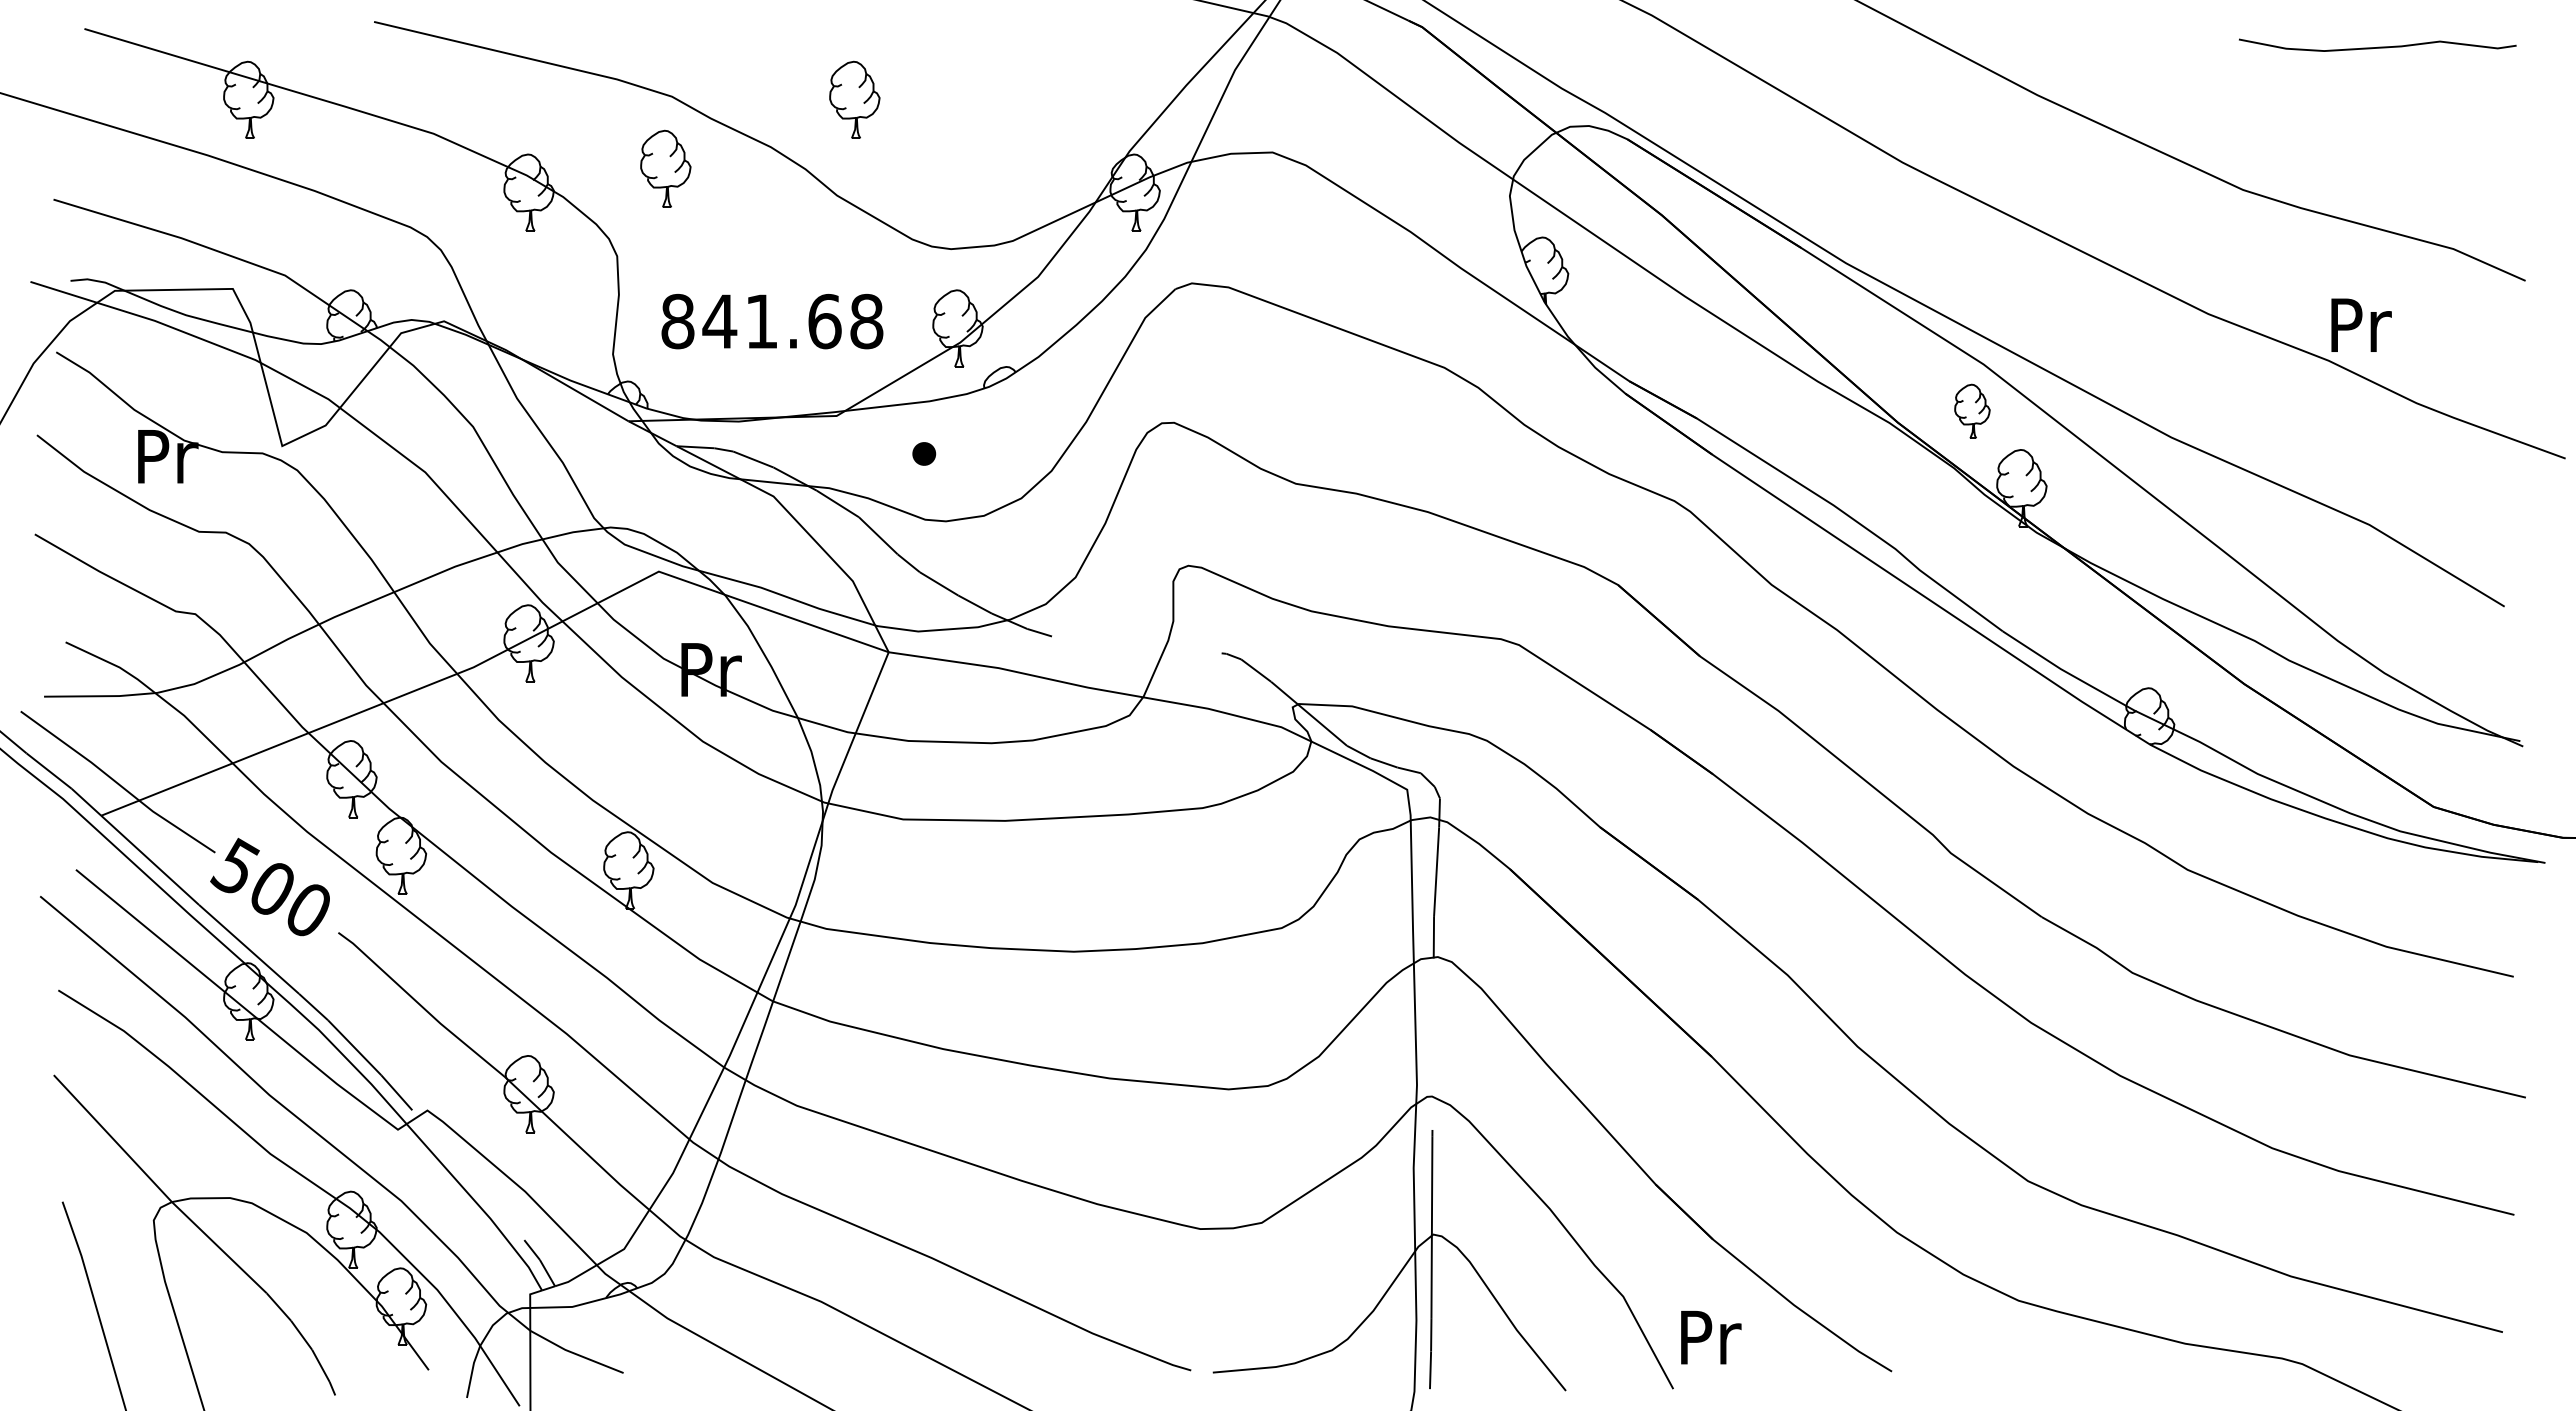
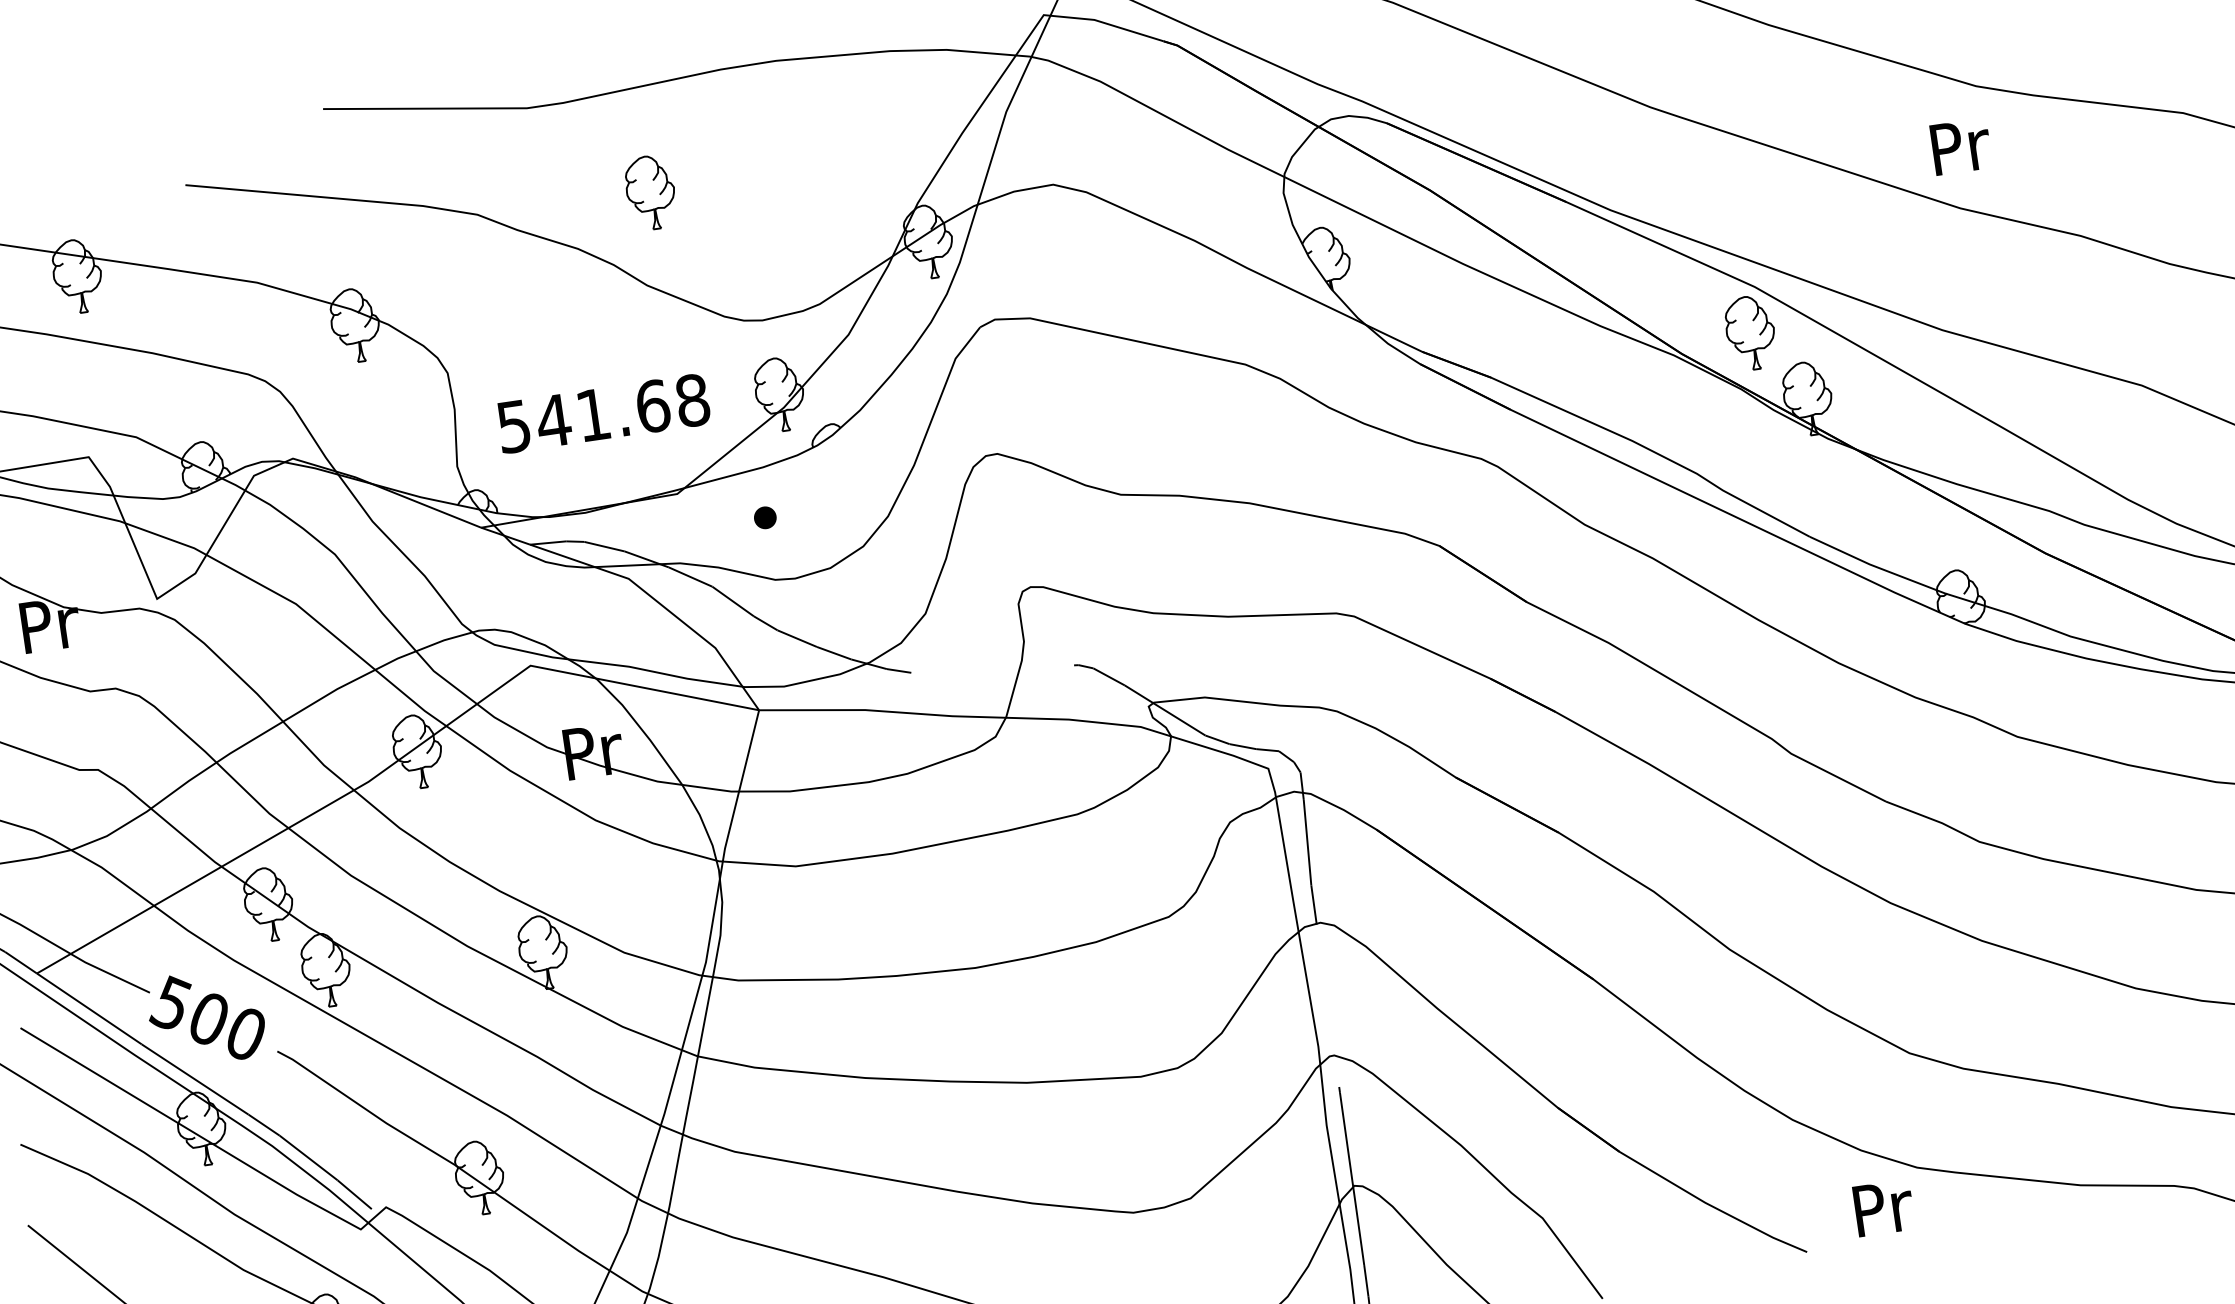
part: (665, 168) -> (481, 283), removed
text: (677, 321) -> (513, 426), 841.68 -> 541.68
text: (2361, 324) -> (1961, 145), moved
part: (1972, 411) -> (1750, 333), size x1.43
text: (1711, 1337) -> (1884, 1207), moved

